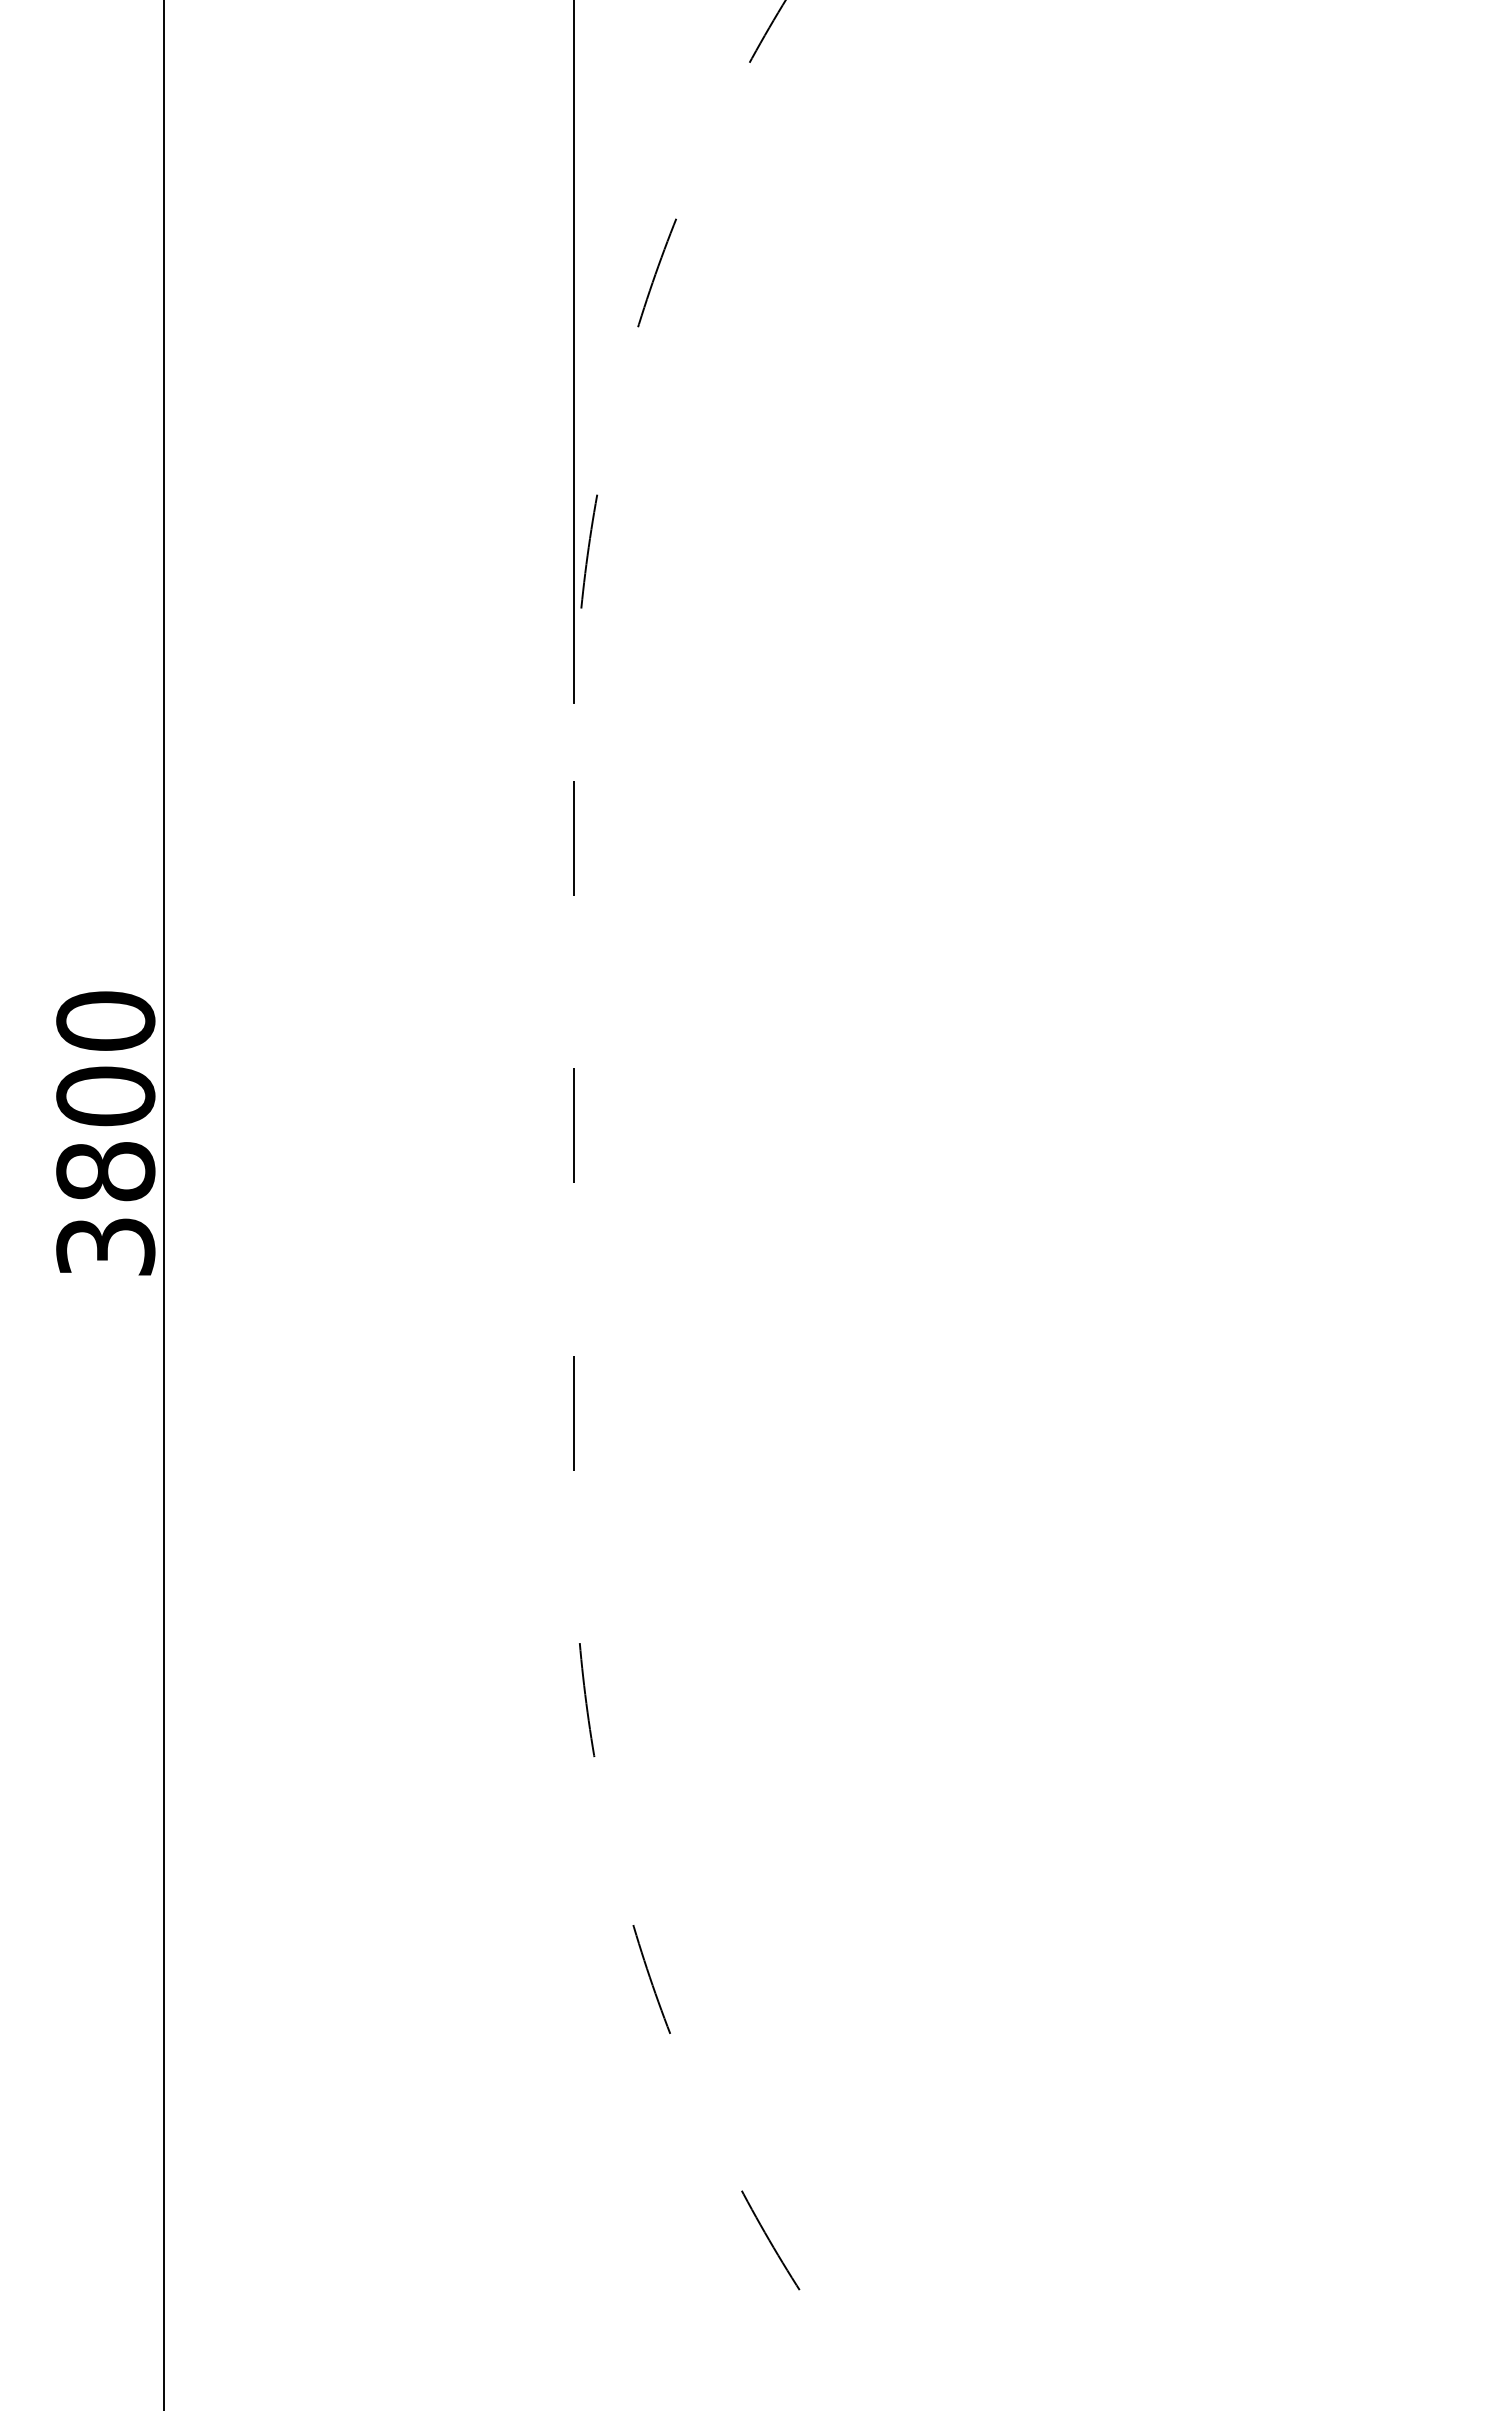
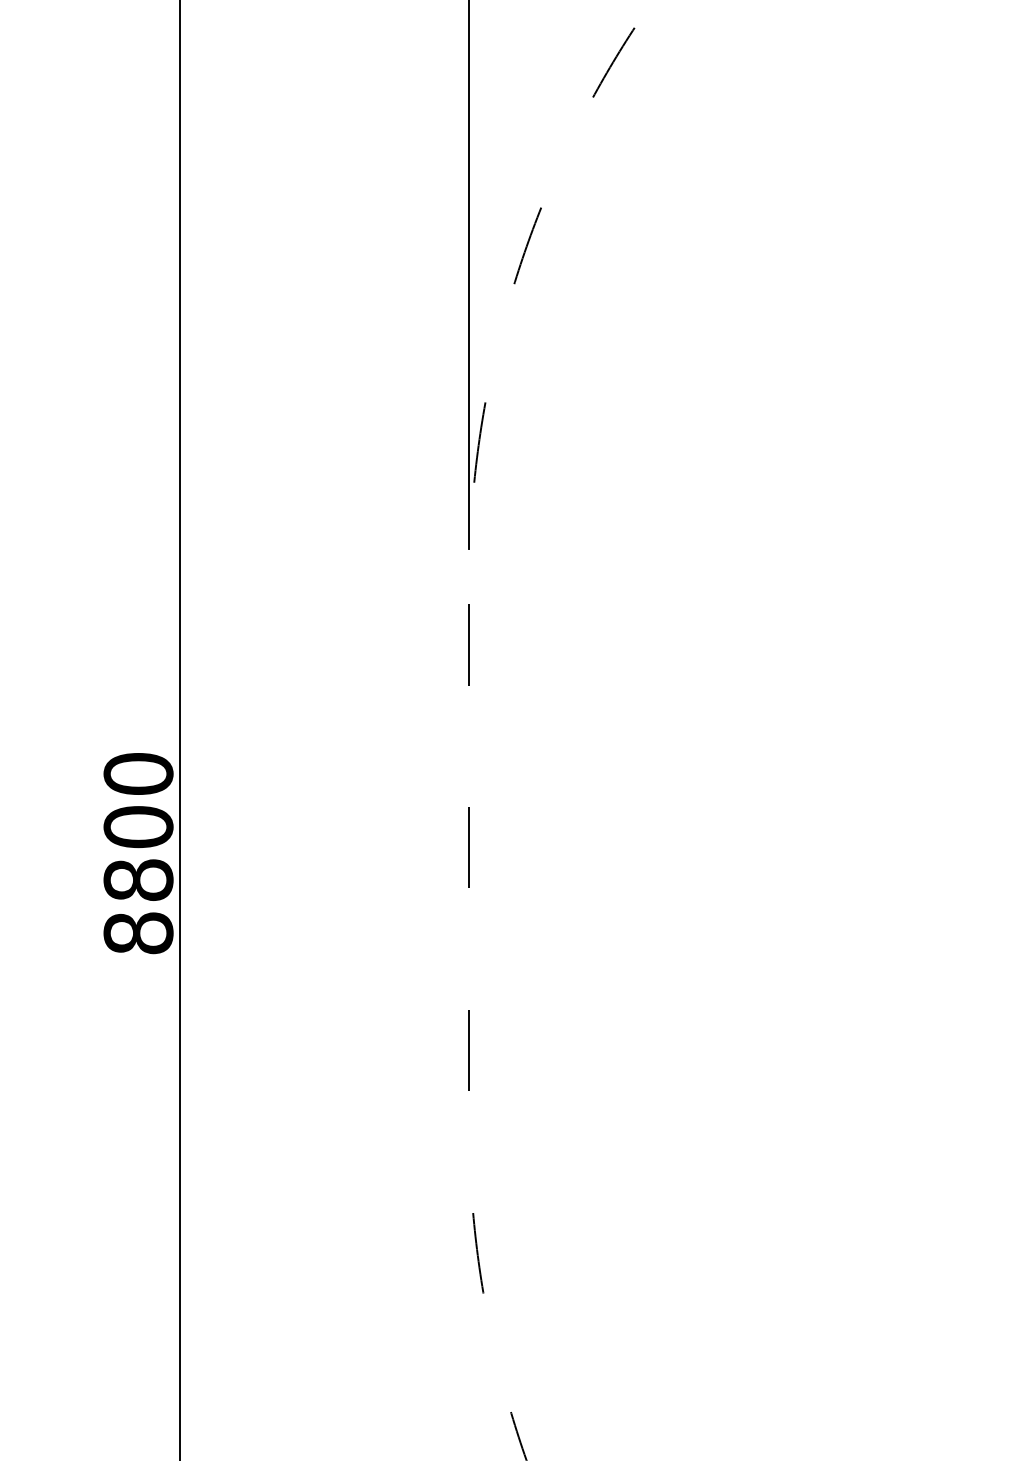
text: (105, 1246) -> (138, 933), 3800 -> 8800

